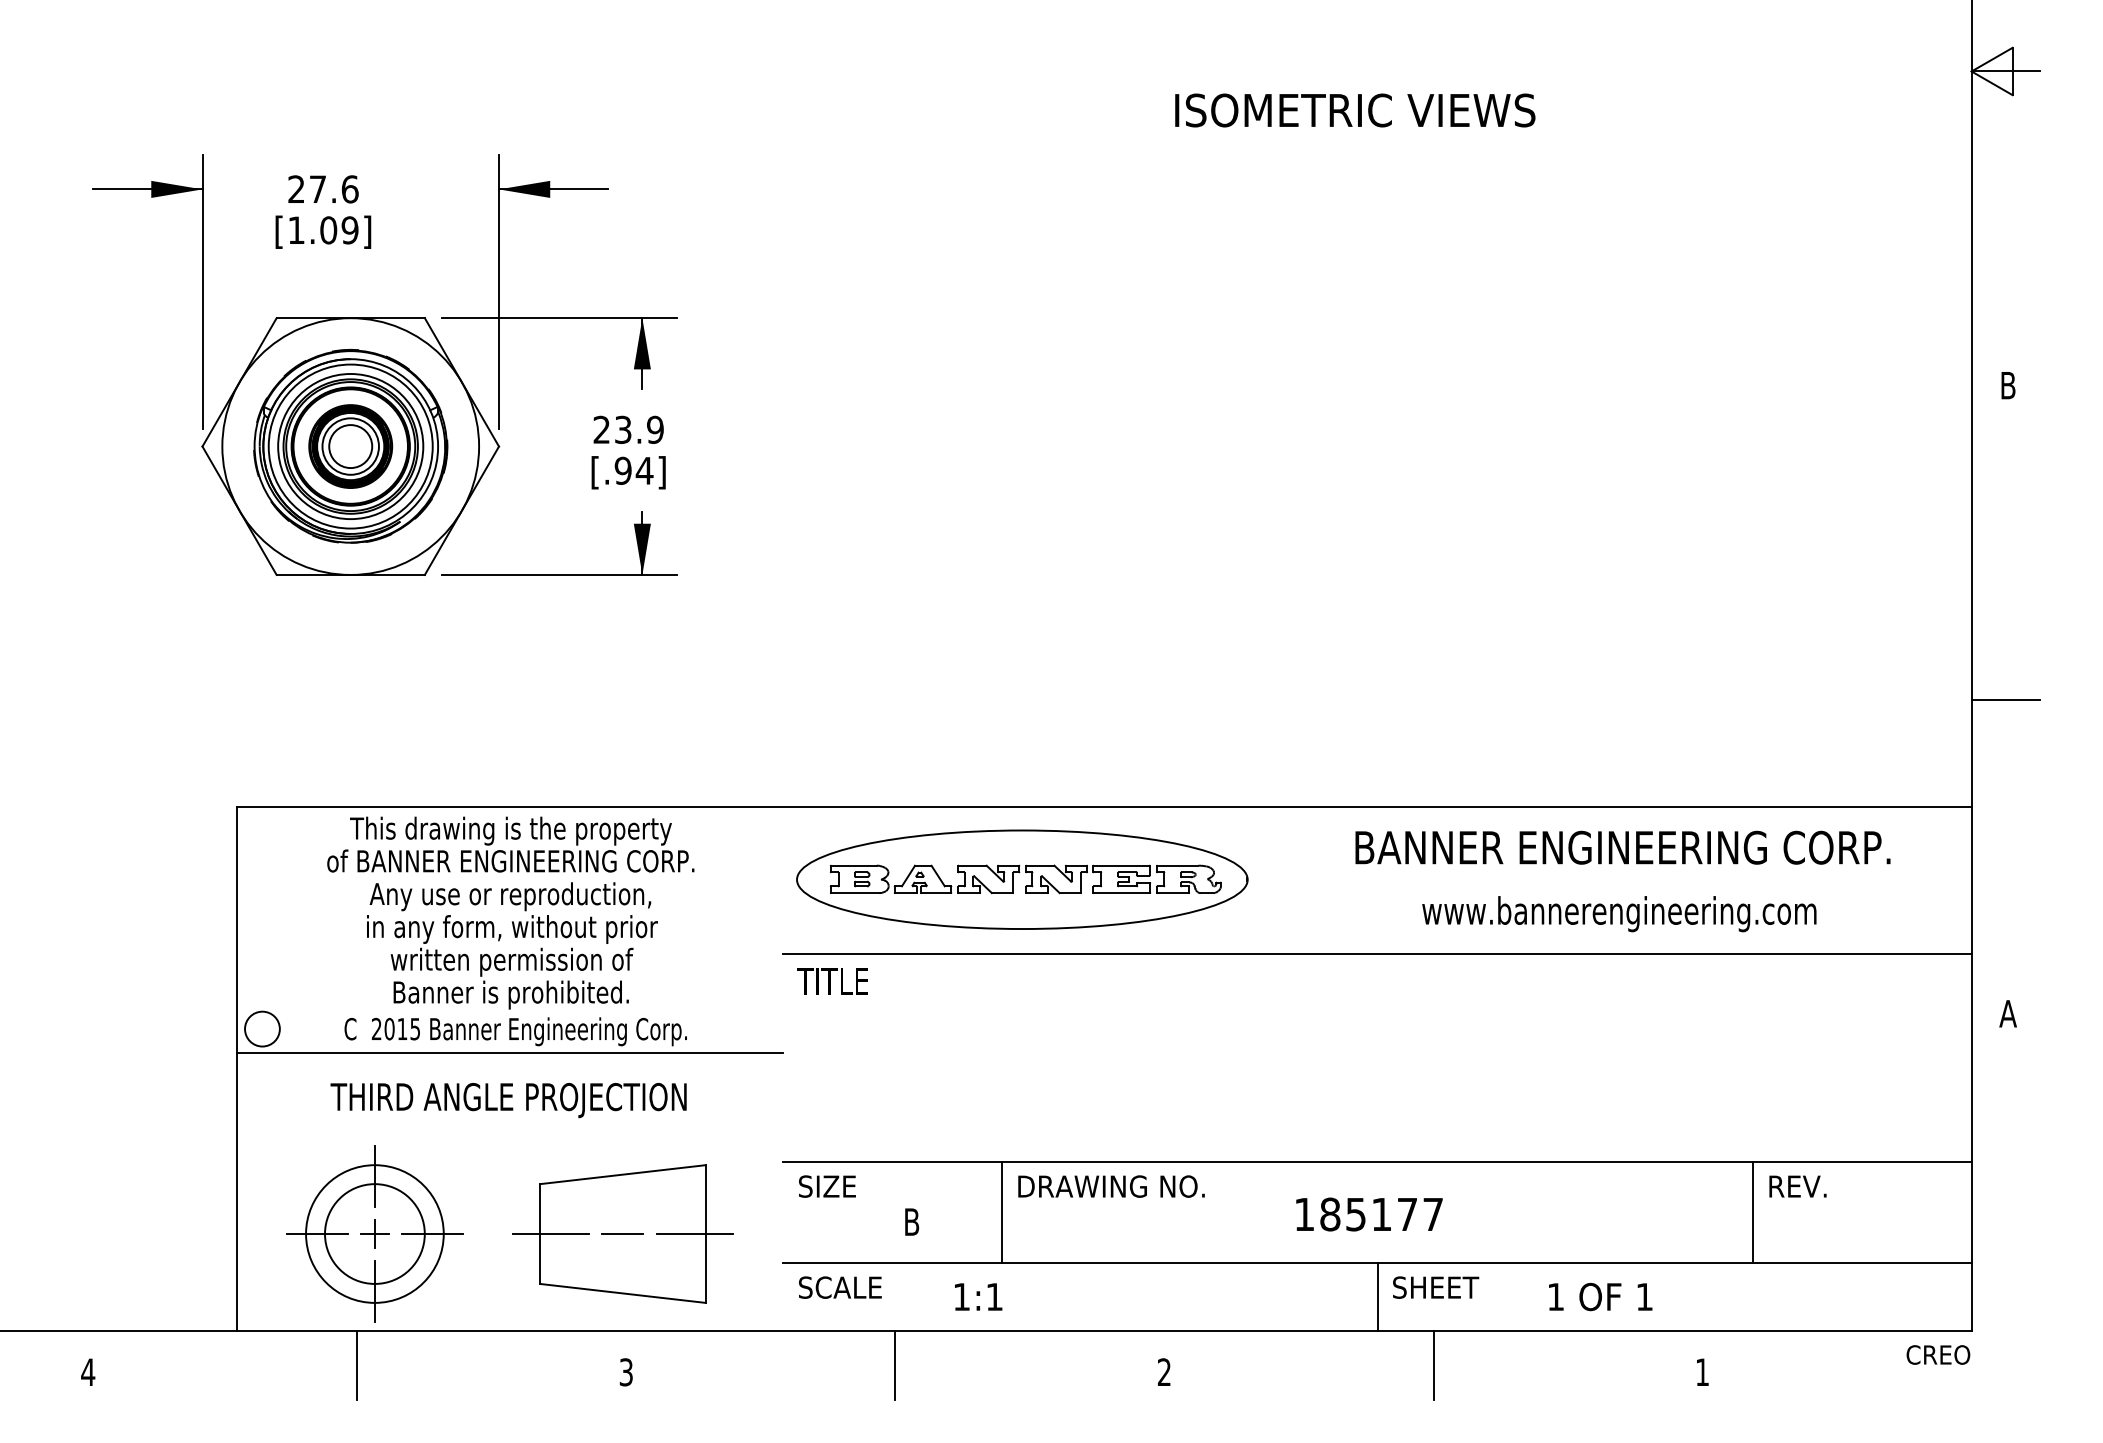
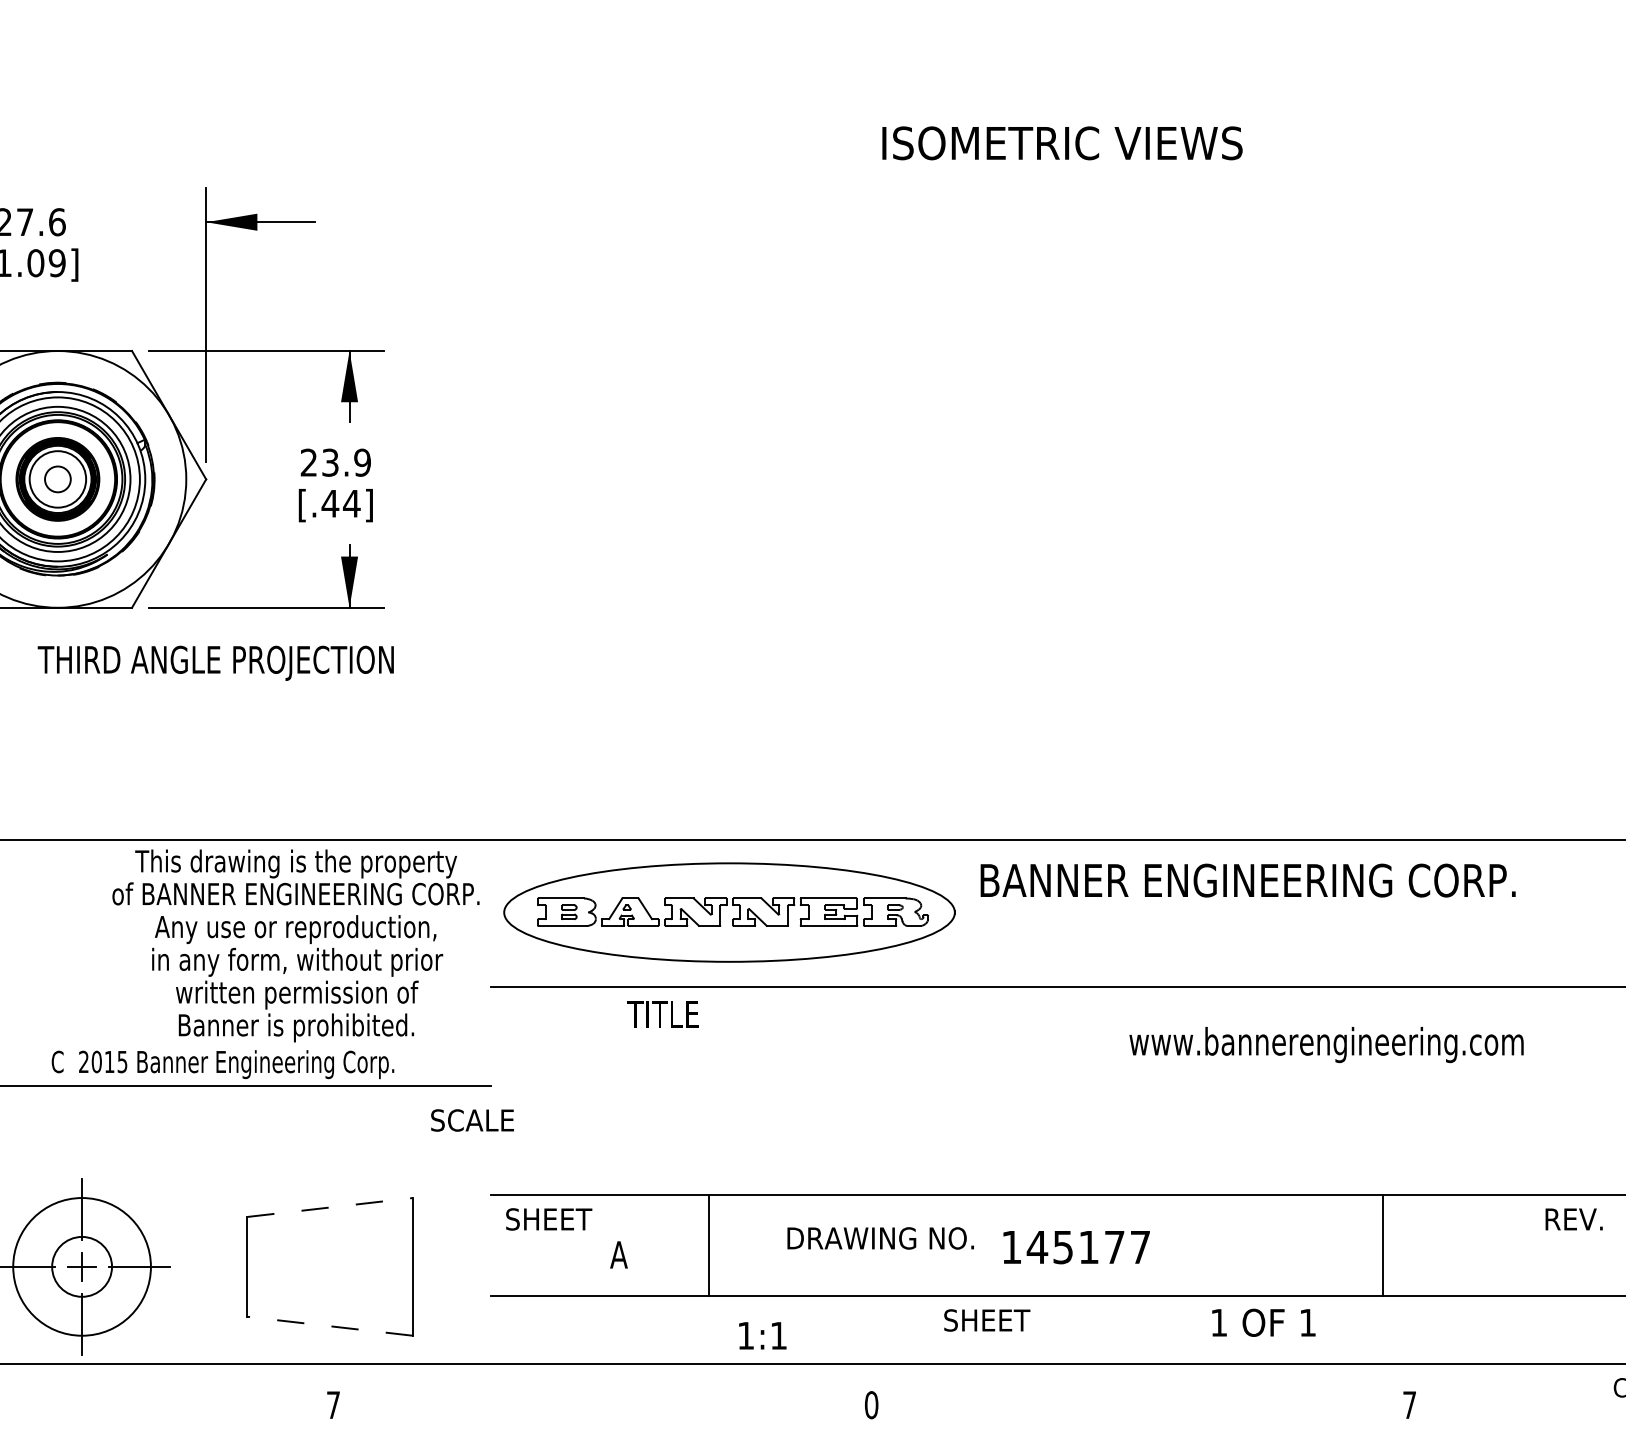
circle: (350, 446) -> (57, 479), size x0.6
text: (623, 470) -> (330, 503), [.94] -> [.44]
text: (1622, 847) -> (1247, 880), moved
text: (510, 912) -> (295, 945), moved
text: (1619, 914) -> (1326, 1045), moved
text: (832, 981) -> (662, 1014), moved
text: (508, 1100) -> (215, 663), moved
line: (623, 1174) -> (330, 1207), solid -> dashed
text: (852, 1186) -> (559, 1219), SIZE -> SHEET
text: (1111, 1186) -> (880, 1238), moved
text: (1797, 1186) -> (1573, 1219), moved
line: (1753, 1212) -> (1383, 1245), moved
text: (1329, 1214) -> (1036, 1247), 185177 -> 145177
text: (911, 1221) -> (618, 1254), B -> A
circle: (374, 1233) -> (81, 1266), size x0.6
line: (550, 1234) -> (257, 1267), removed
line: (622, 1234) -> (329, 1267), removed
line: (695, 1234) -> (402, 1267), removed
text: (840, 1287) -> (472, 1120), moved
text: (1436, 1287) -> (987, 1320), moved
line: (622, 1293) -> (329, 1326), solid -> dashed
text: (978, 1296) -> (762, 1335), moved
text: (1600, 1296) -> (1263, 1322), moved
line: (1377, 1297) -> (1084, 1330), removed
line: (357, 1365) -> (64, 1398), removed
line: (895, 1365) -> (602, 1398), removed
line: (1433, 1365) -> (1140, 1398), removed
text: (1702, 1371) -> (1409, 1404), 1 -> 7
text: (625, 1372) -> (332, 1405), 3 -> 7
text: (1164, 1372) -> (871, 1405), 2 -> 0

